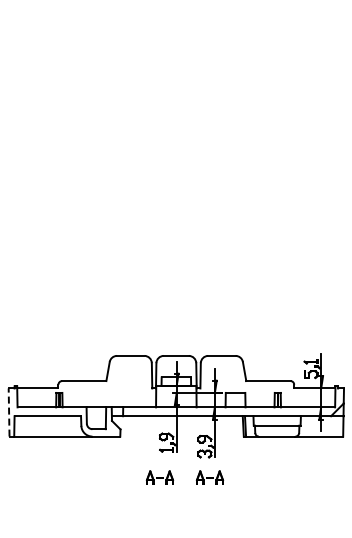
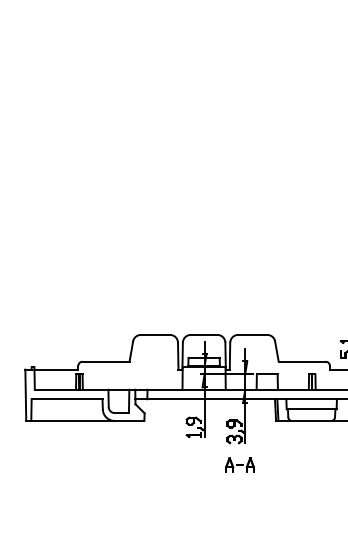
line: (9, 412) -> (26, 395), dashed -> solid
part: (159, 477) -> (186, 464), removed

